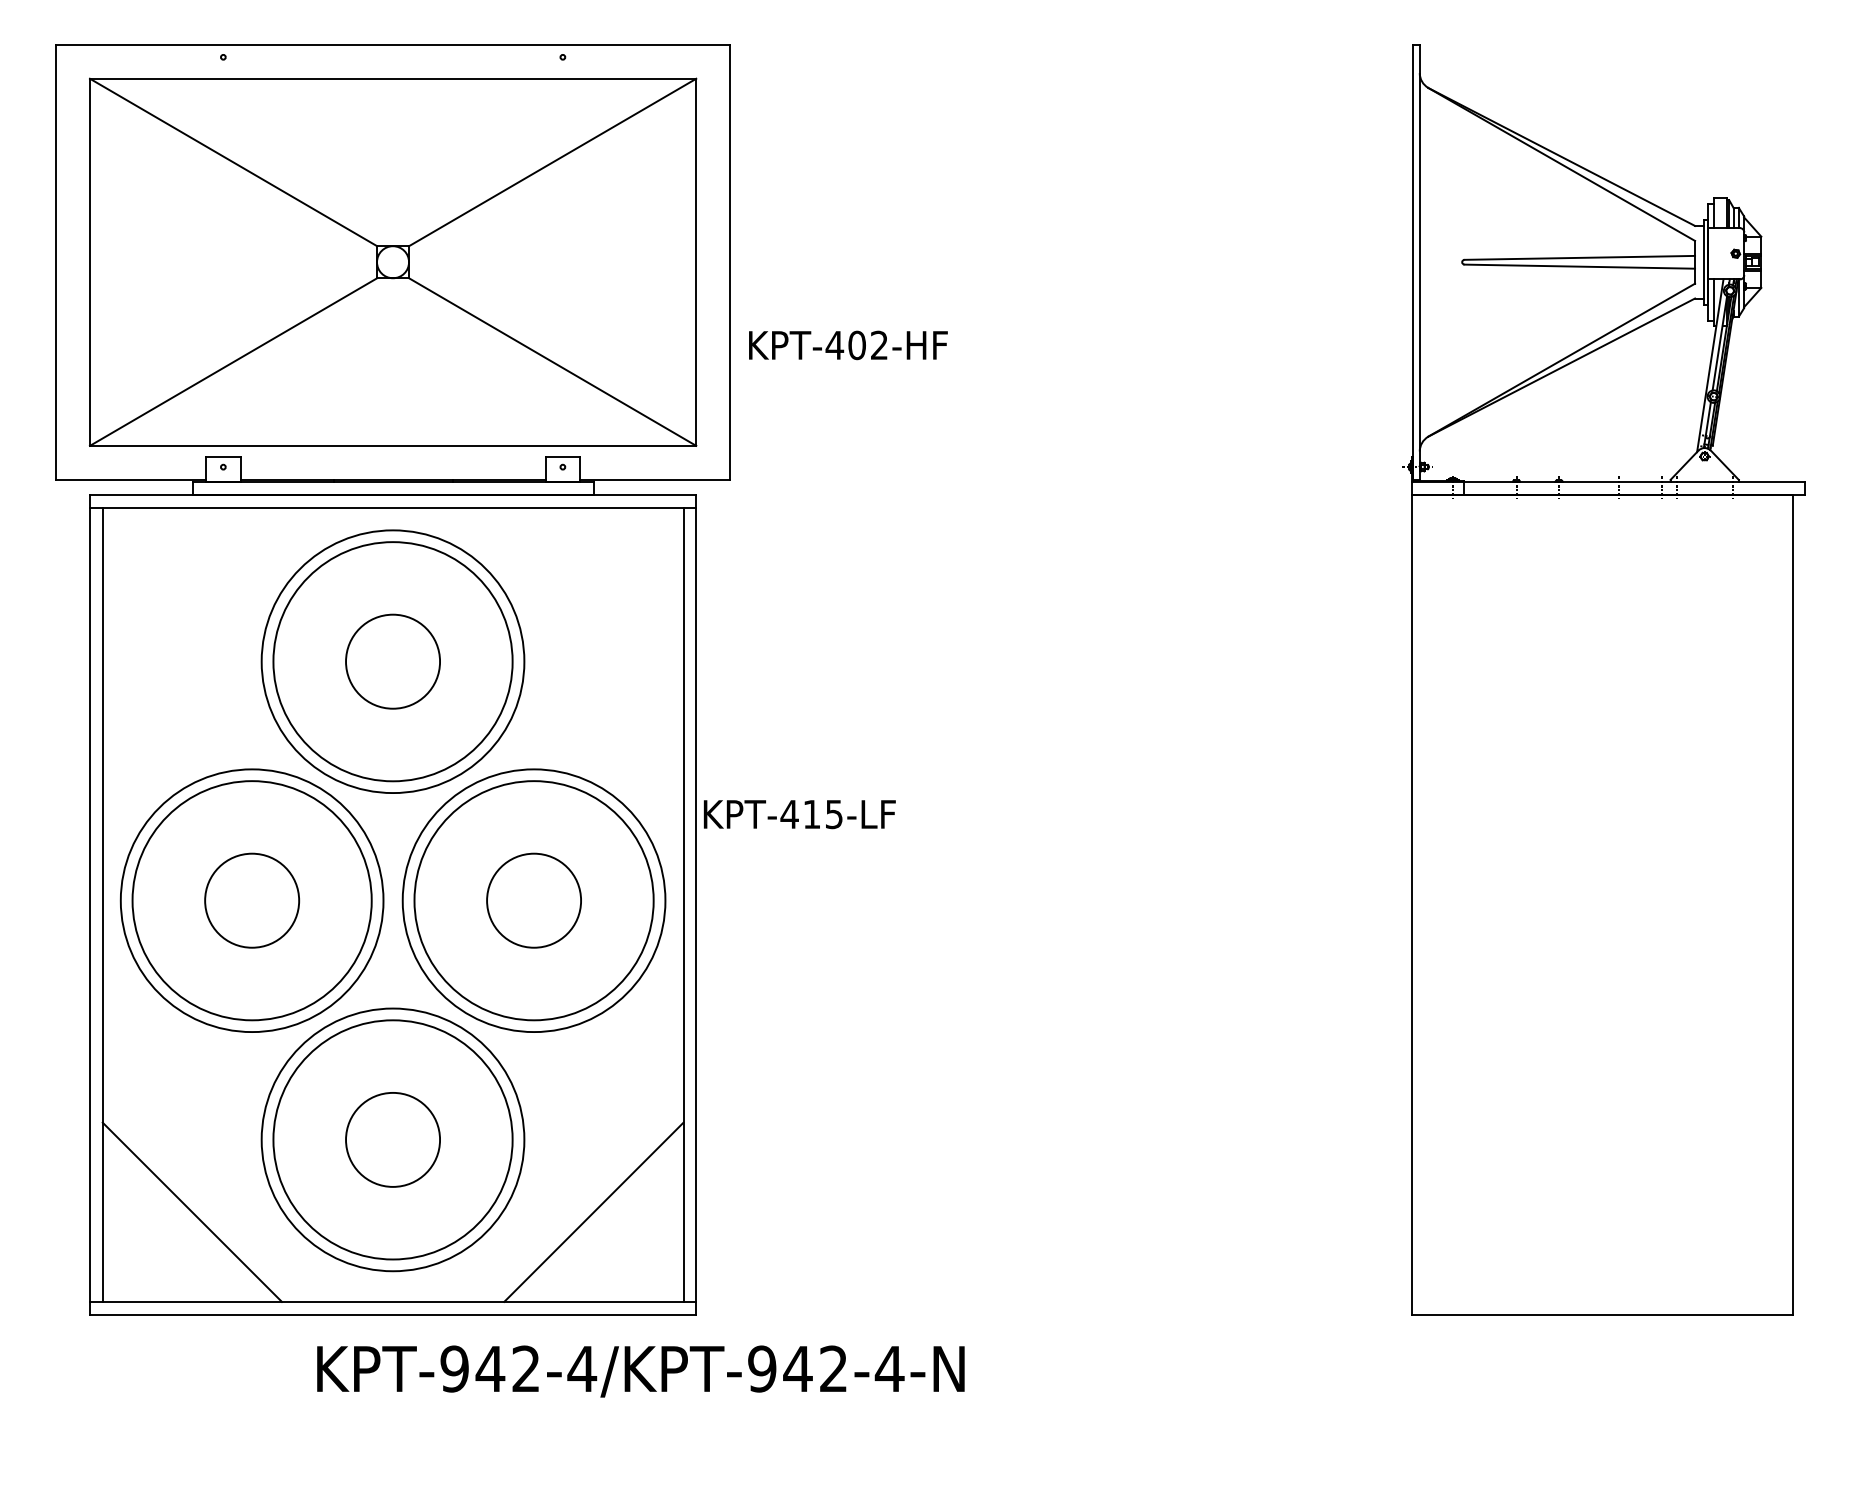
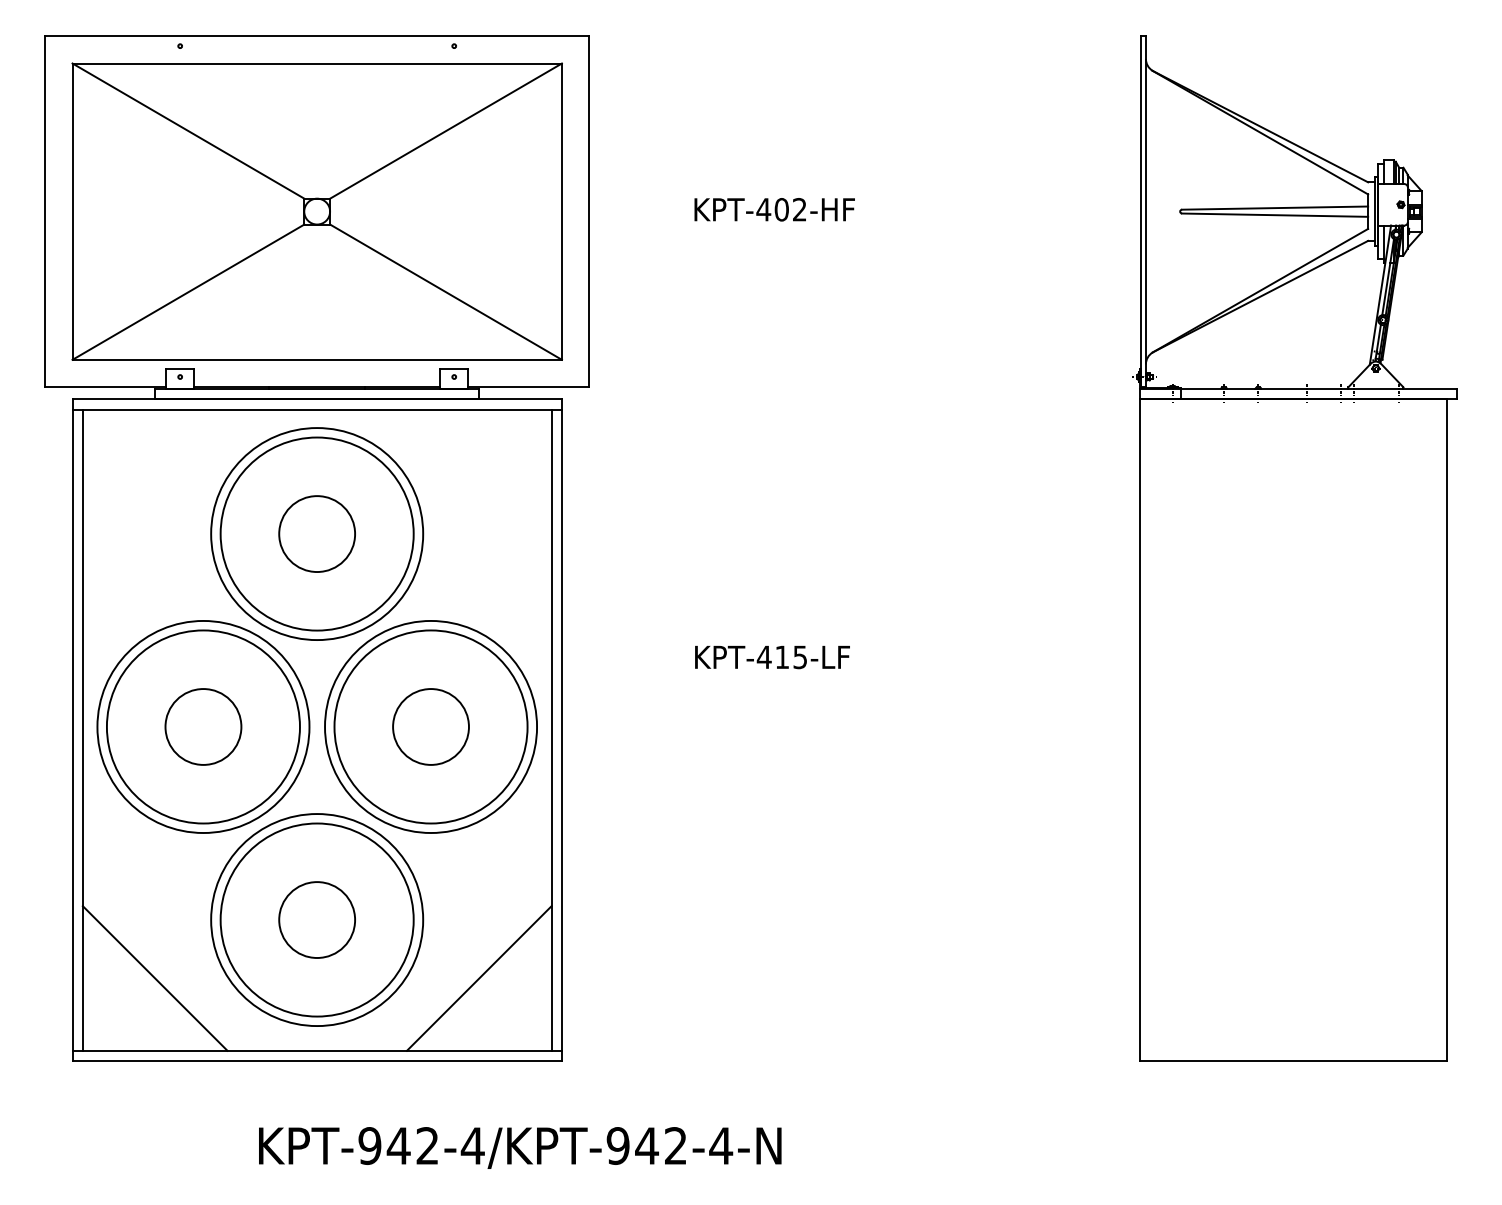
text: (848, 345) -> (774, 209), moved
text: (799, 814) -> (772, 657), moved
text: (641, 1370) -> (520, 1147), moved

